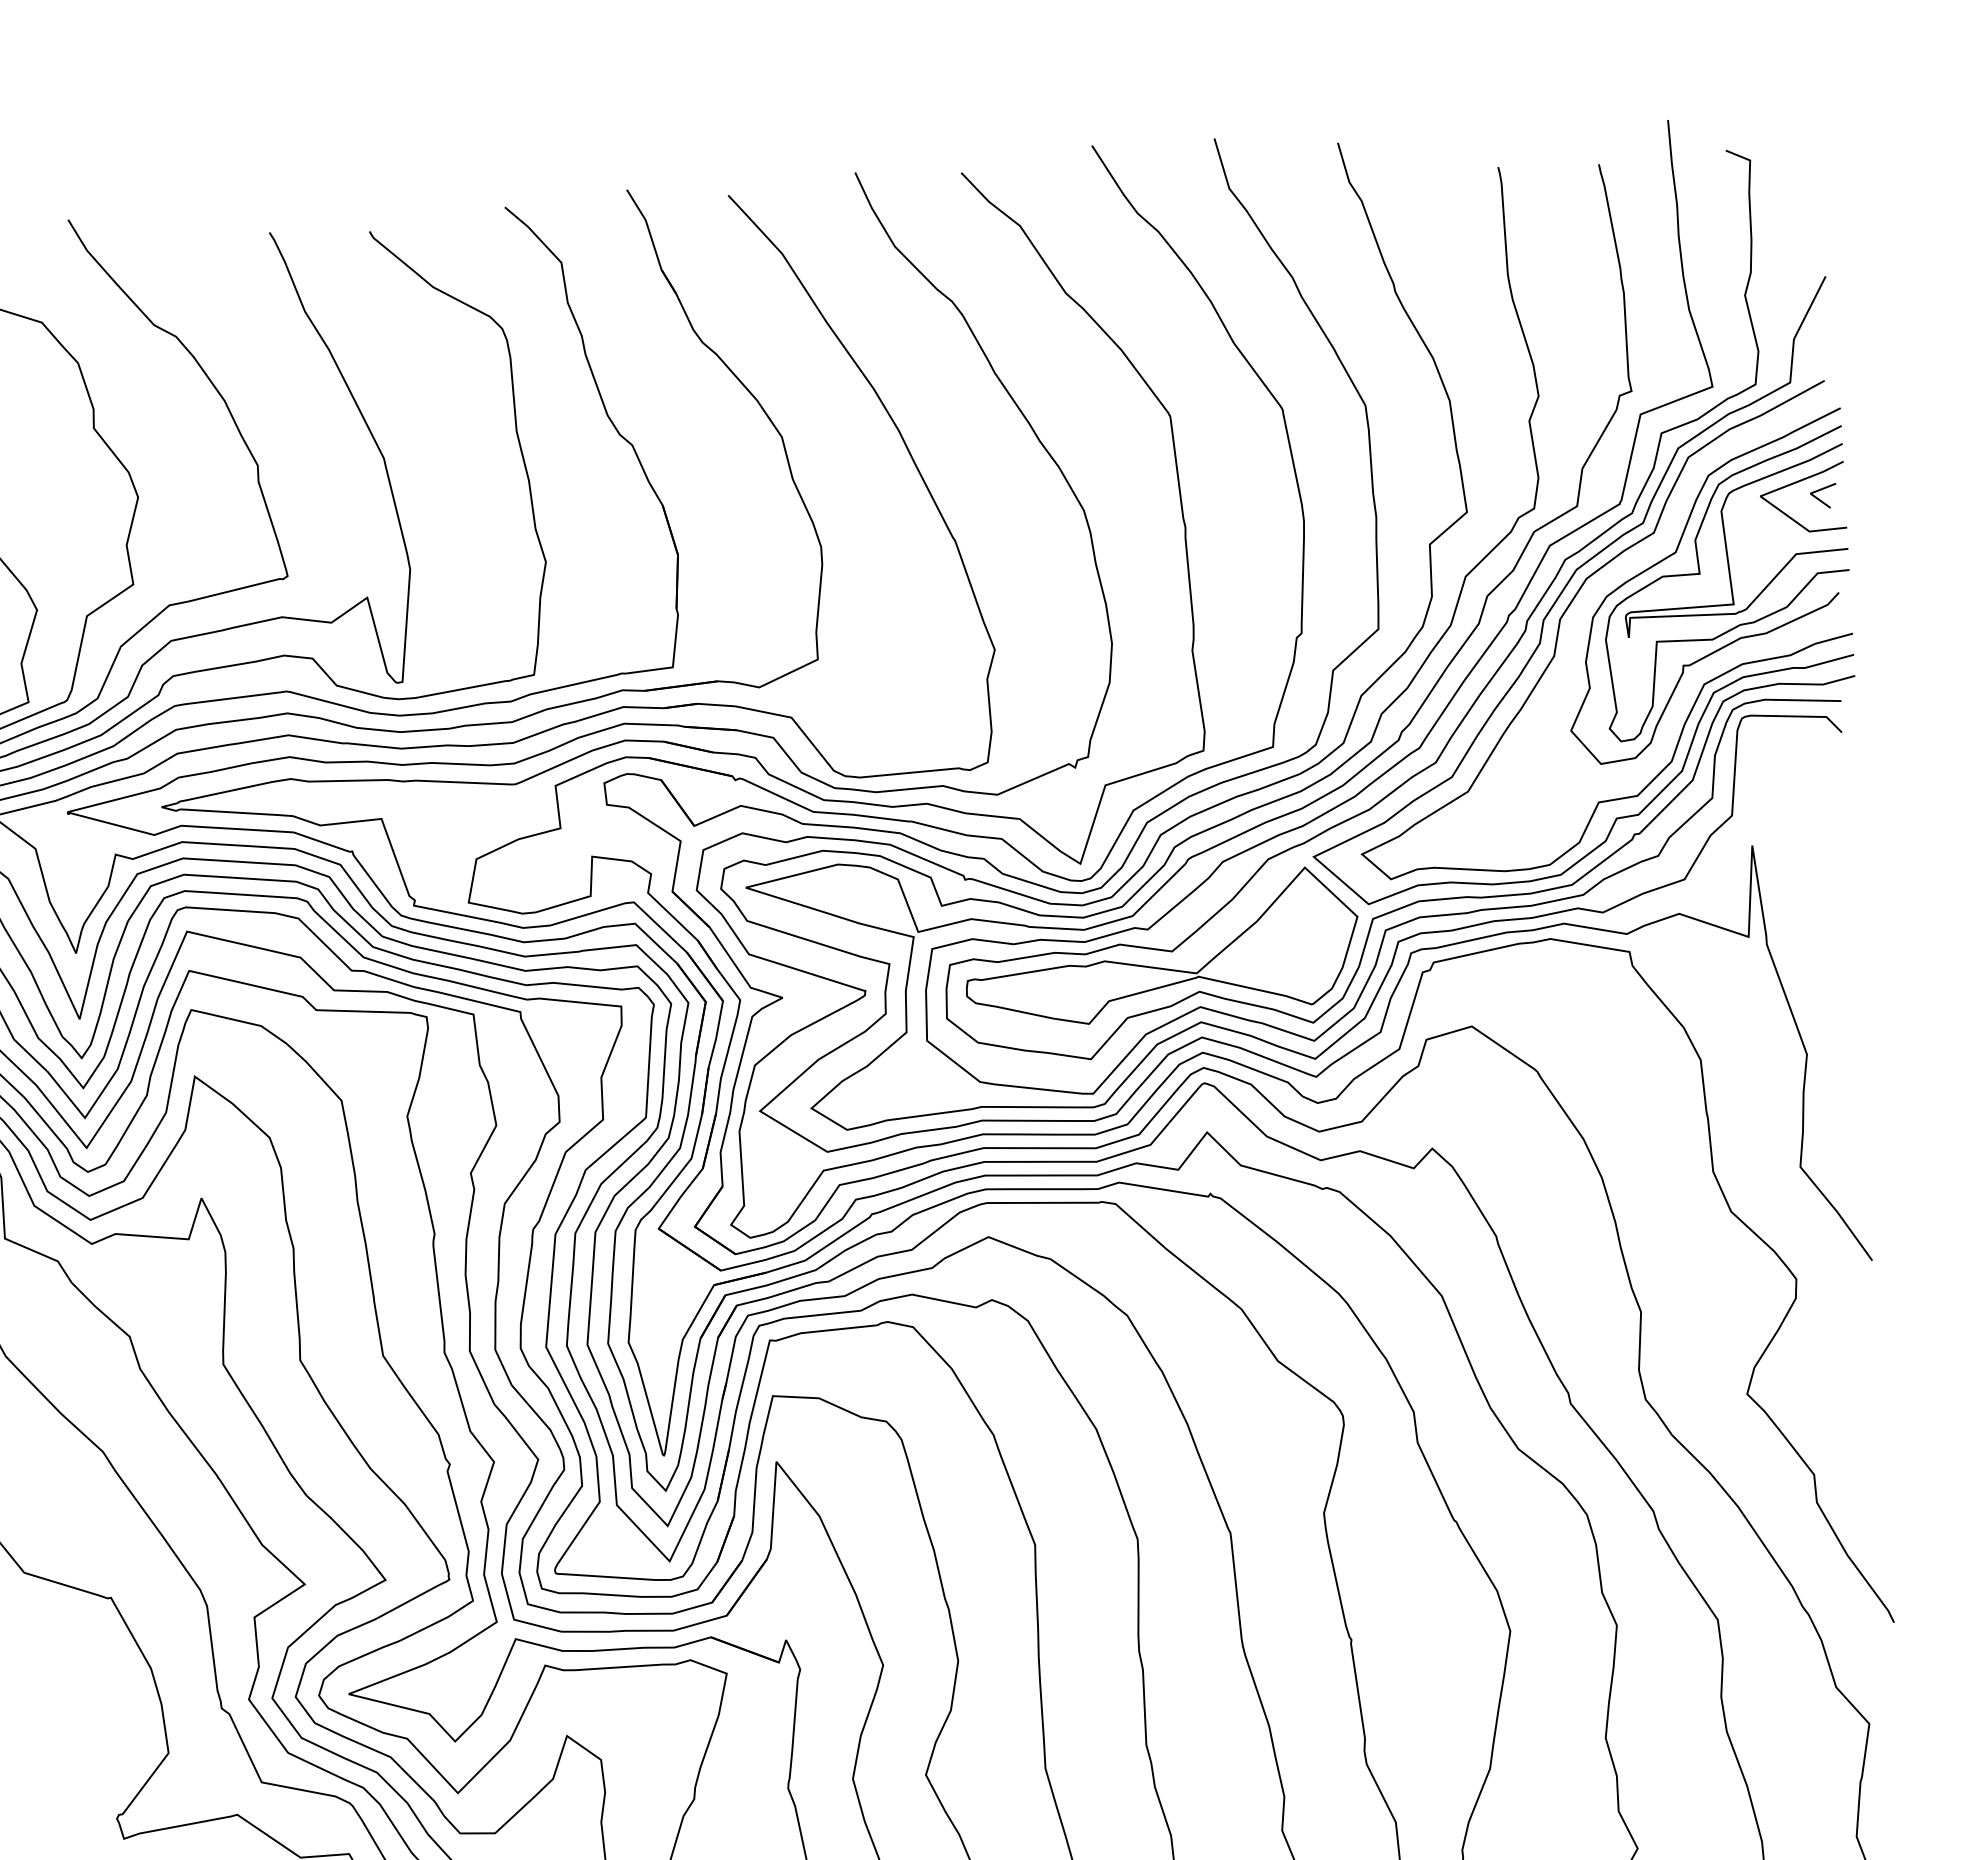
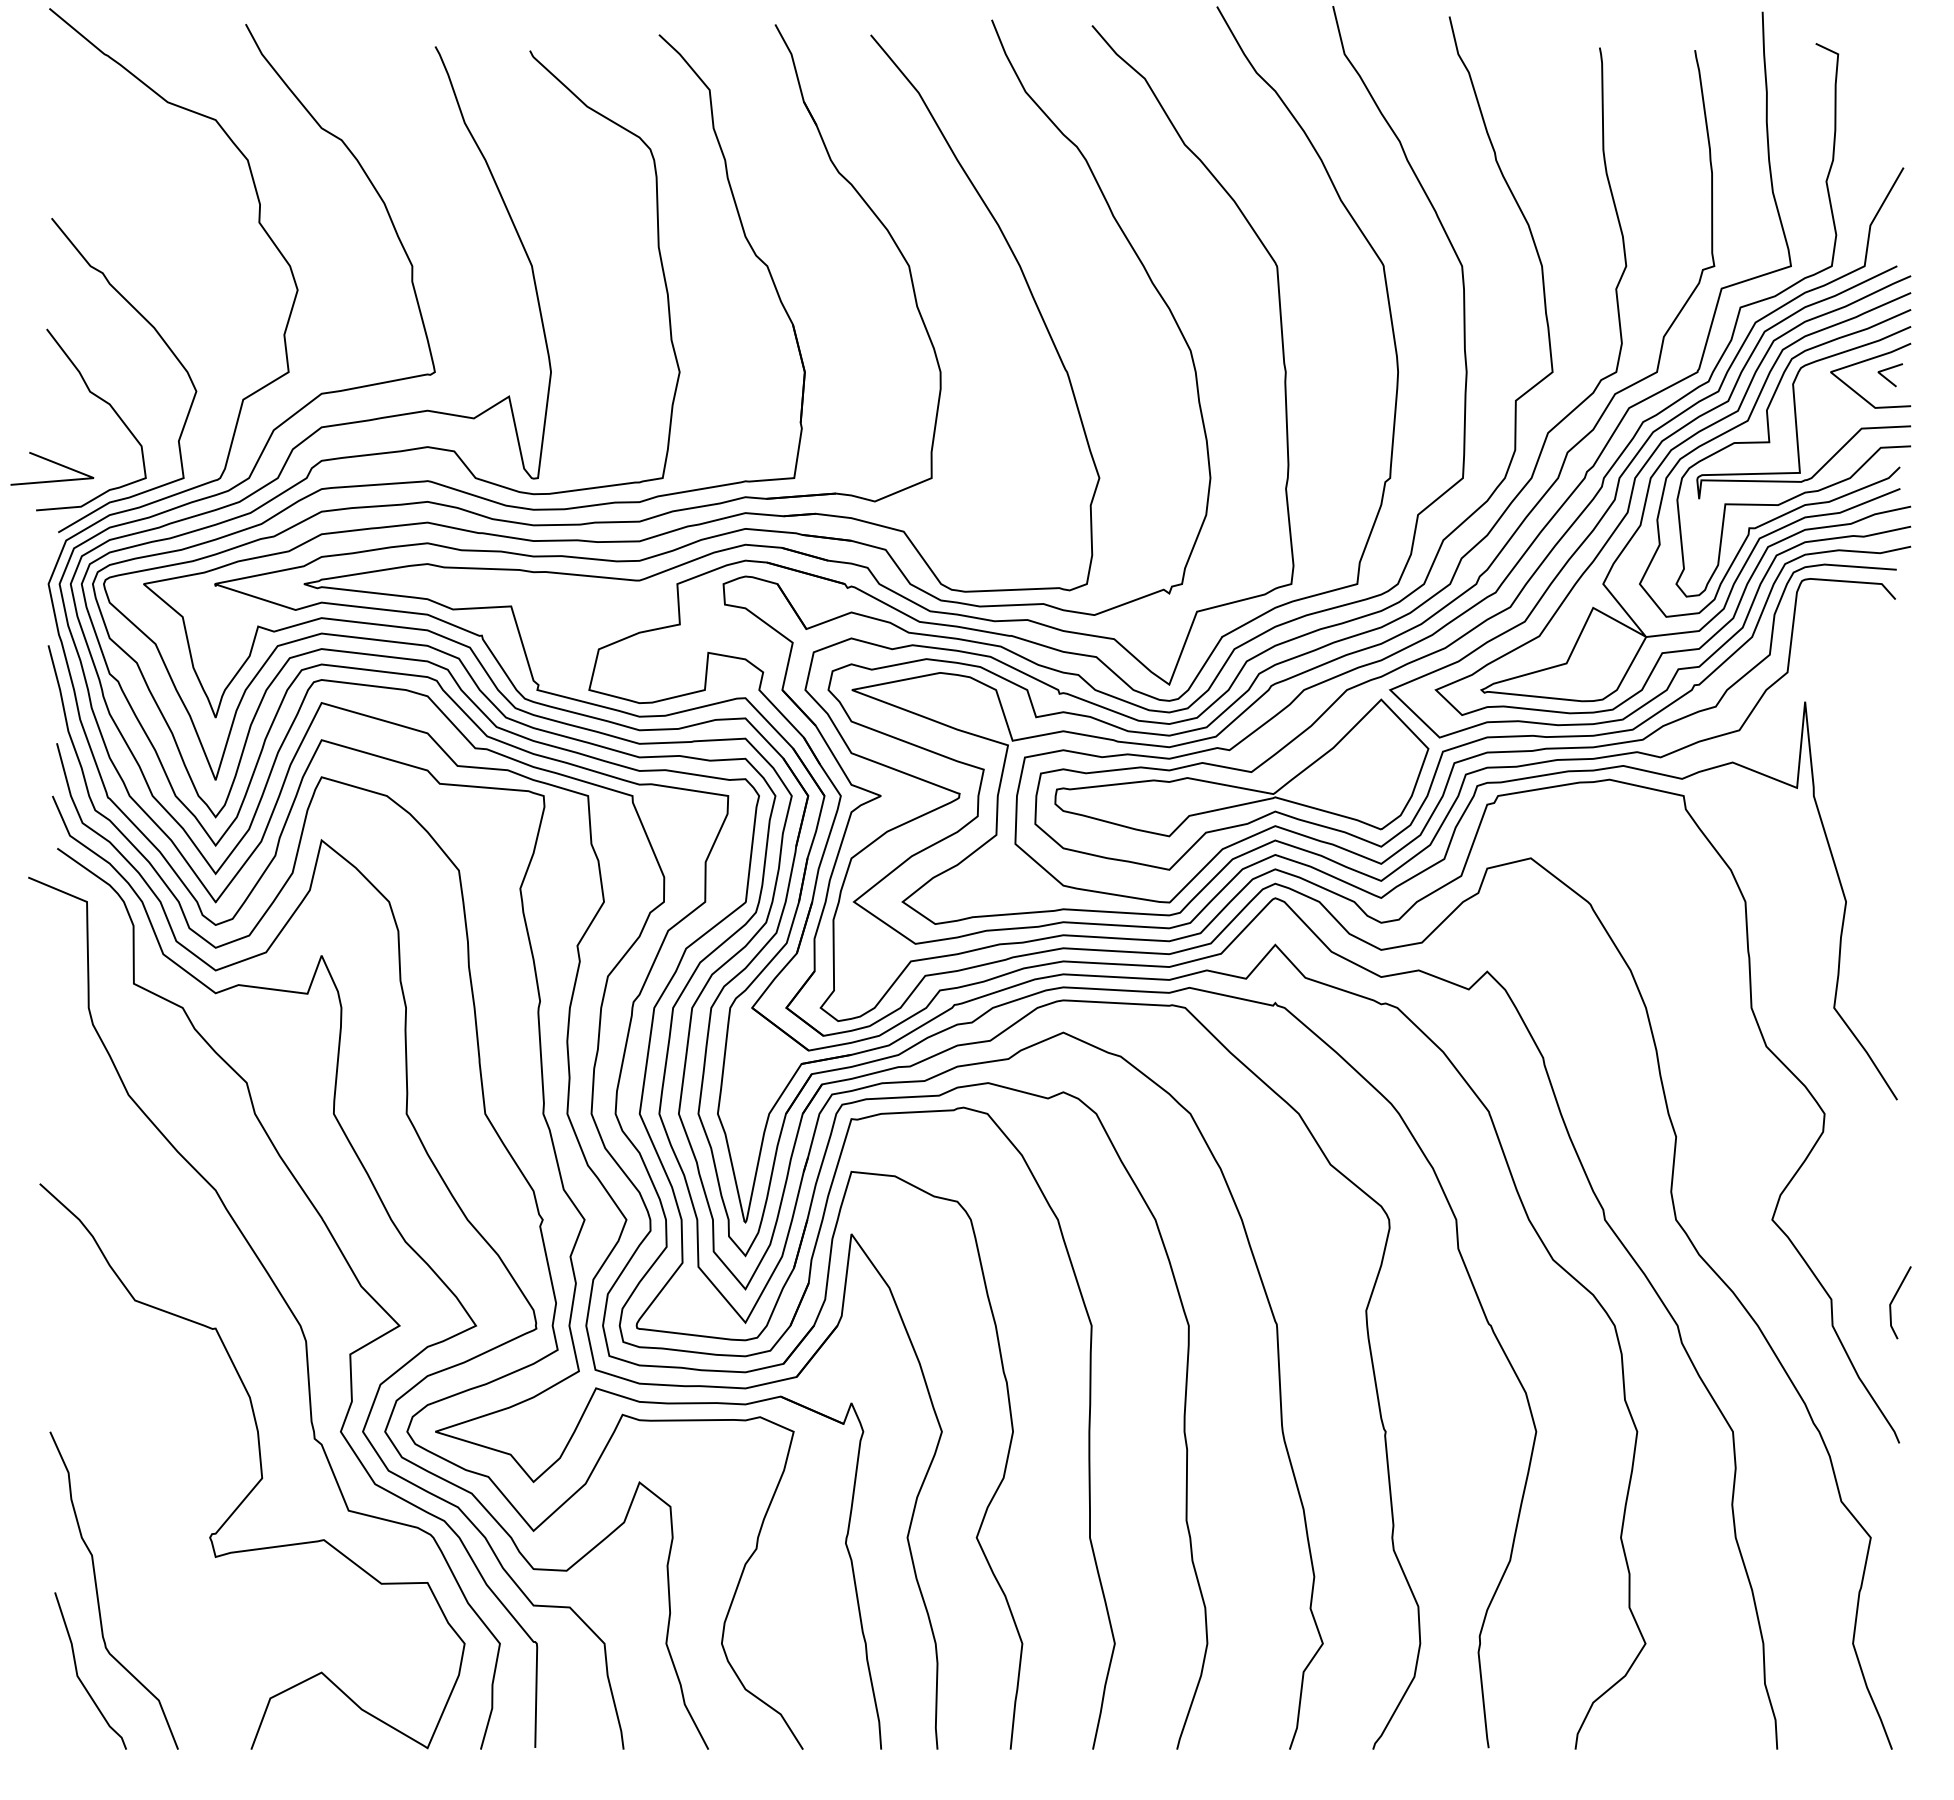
curve: (1587, 604) -> (1661, 465), added
line: (1880, 1471) -> (1894, 1299), added

